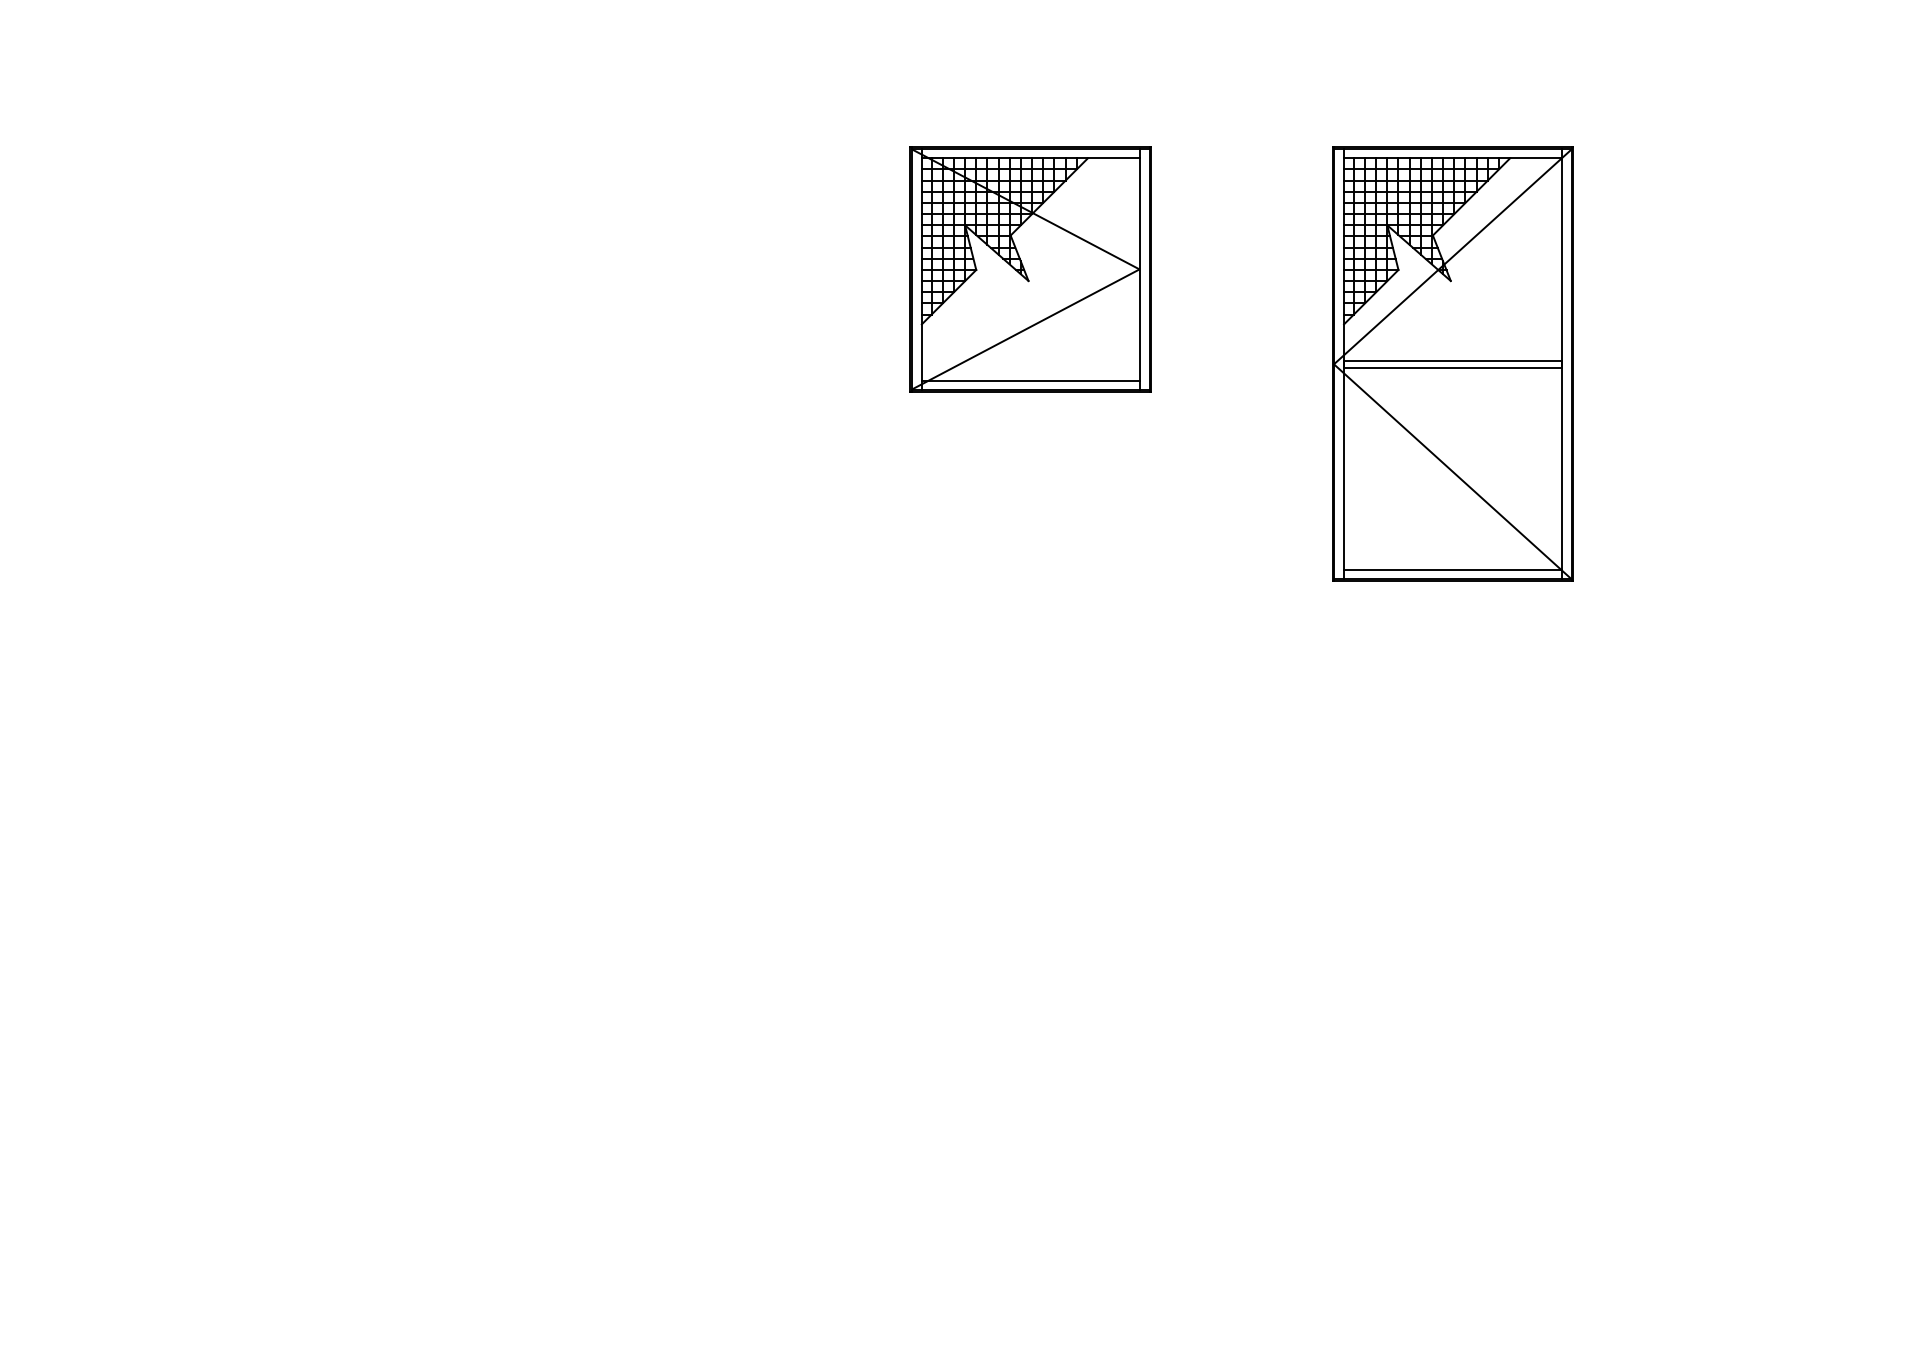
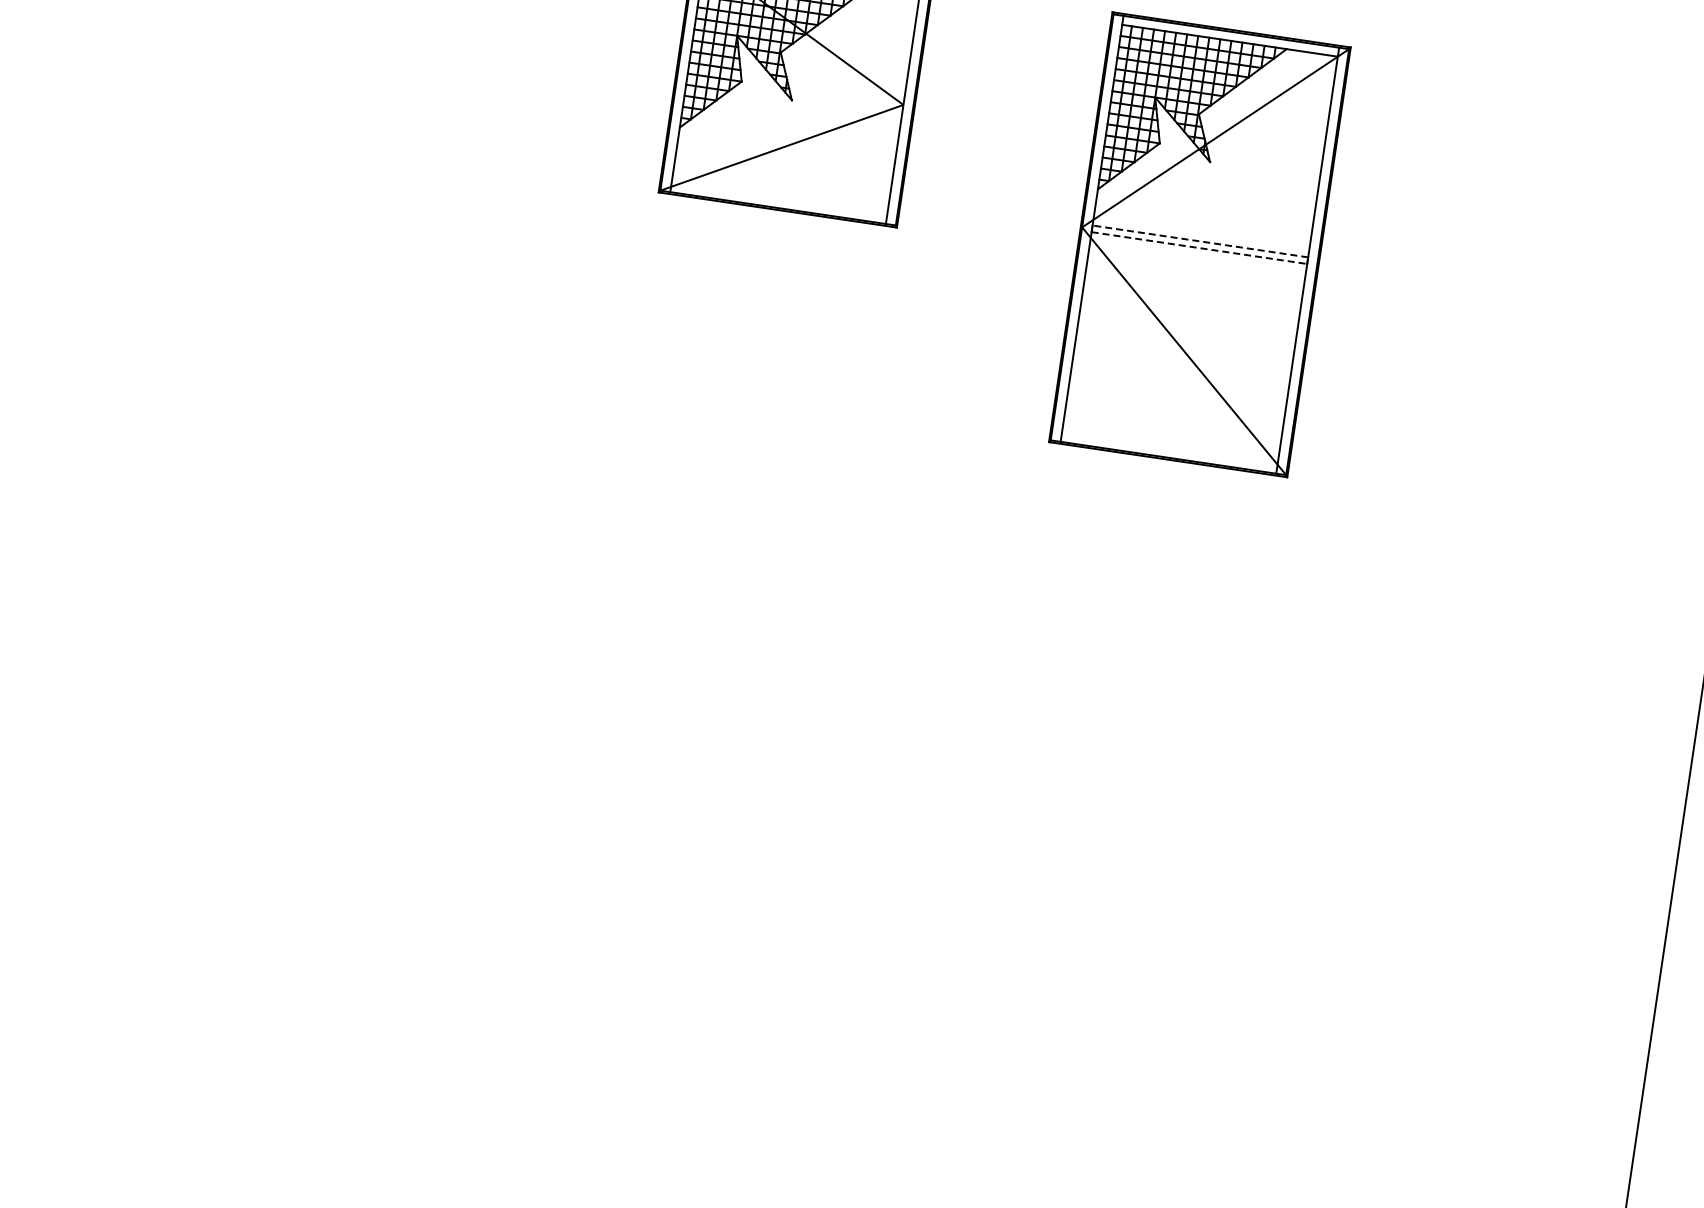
line: (1452, 360) -> (1200, 240), solid -> dashed
line: (1452, 367) -> (1199, 247), solid -> dashed
line: (1030, 380) -> (779, 199), removed
line: (1452, 570) -> (1169, 448), removed

